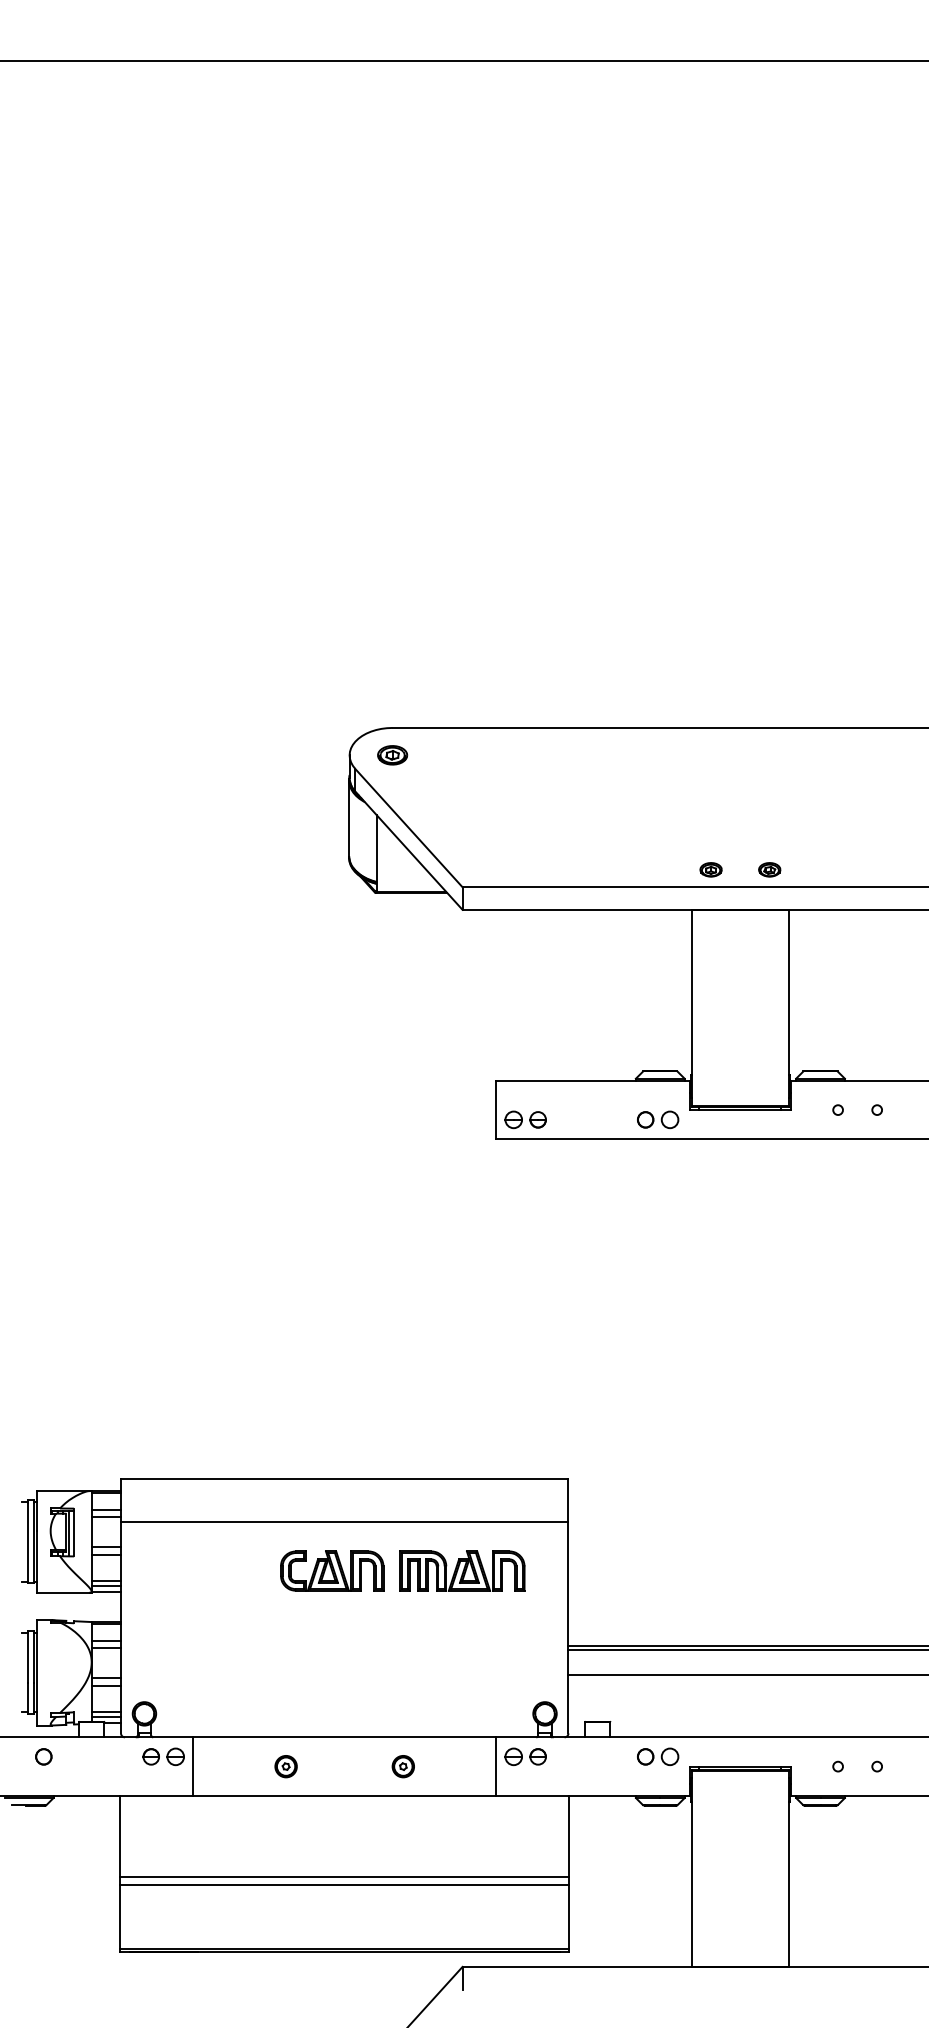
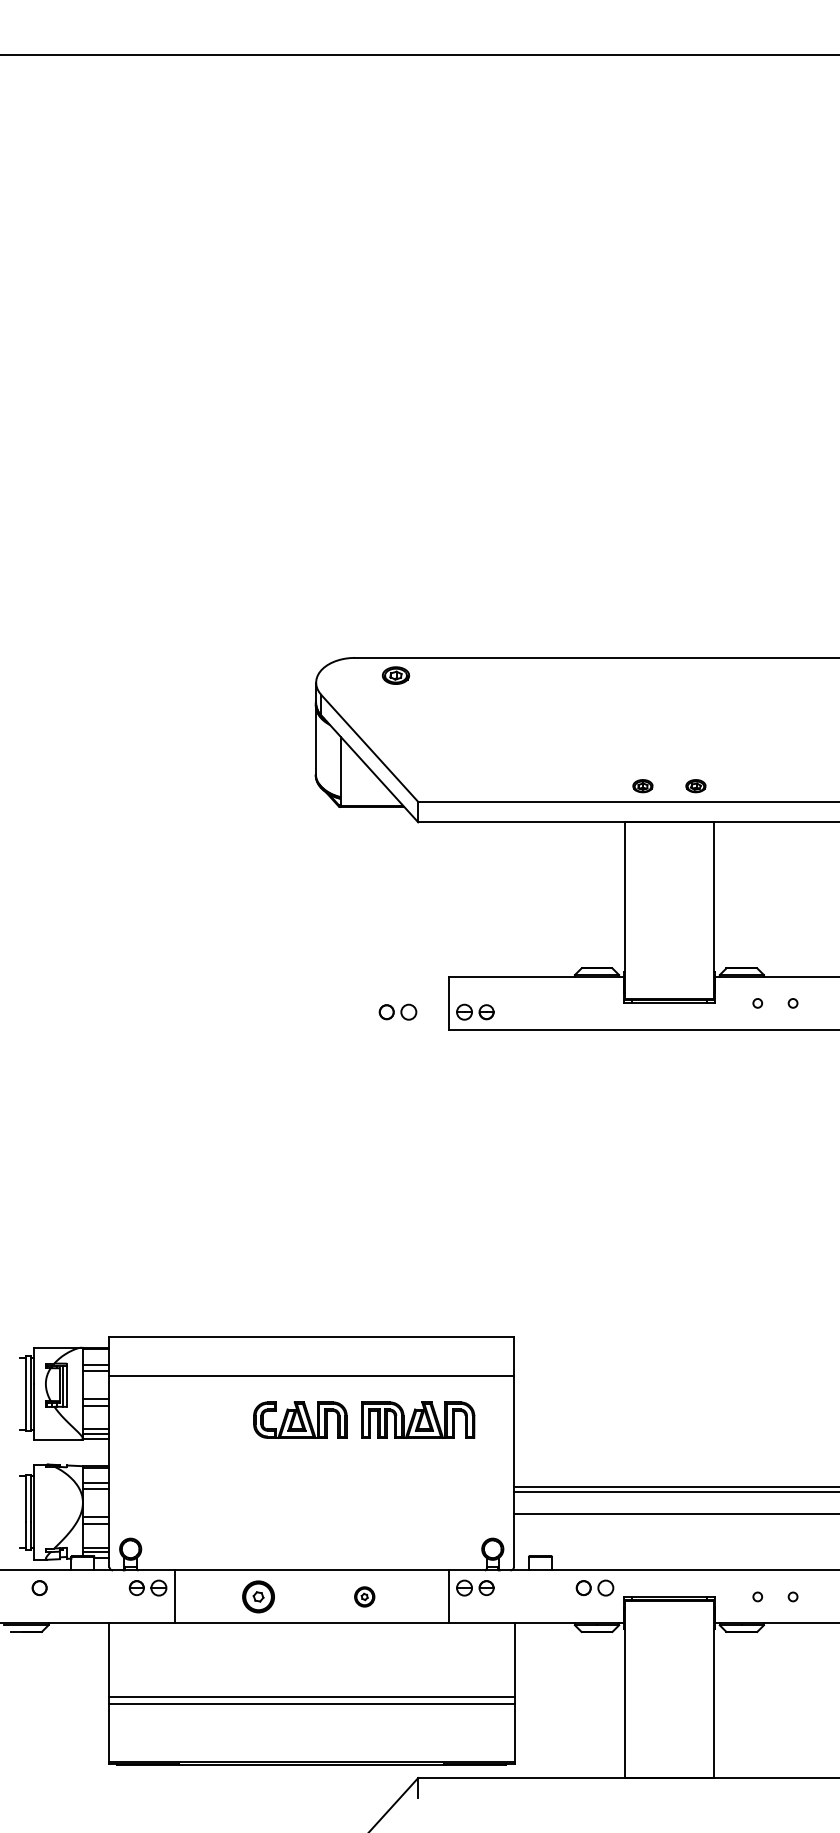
part: (393, 755) -> (396, 675), moved
part: (657, 1119) -> (397, 1011), moved
part: (285, 1766) -> (258, 1596), size x1.6

